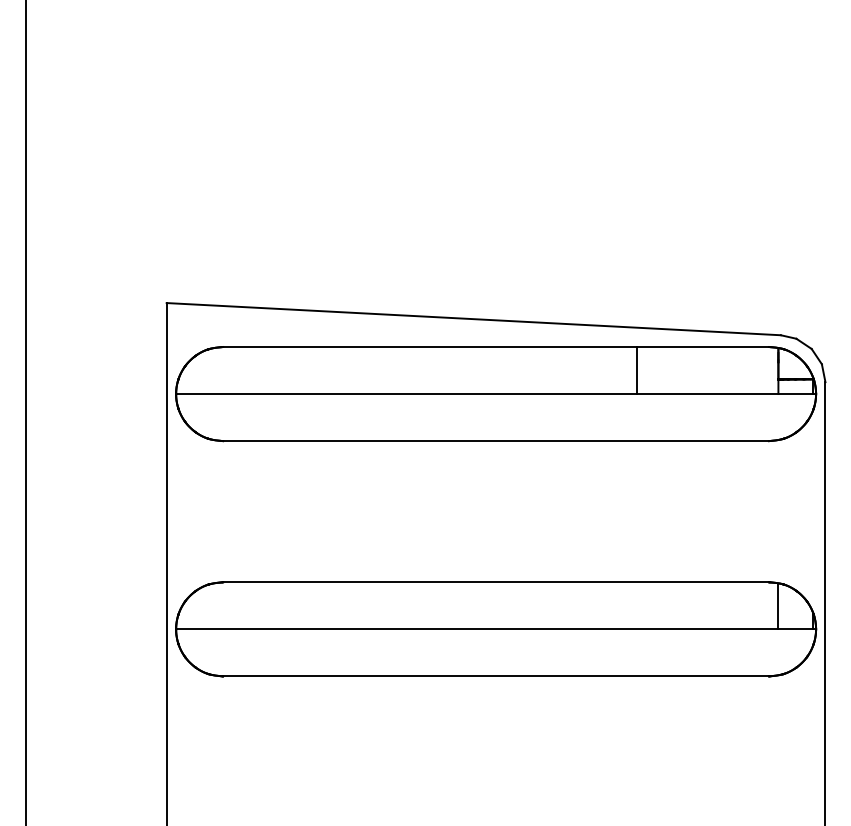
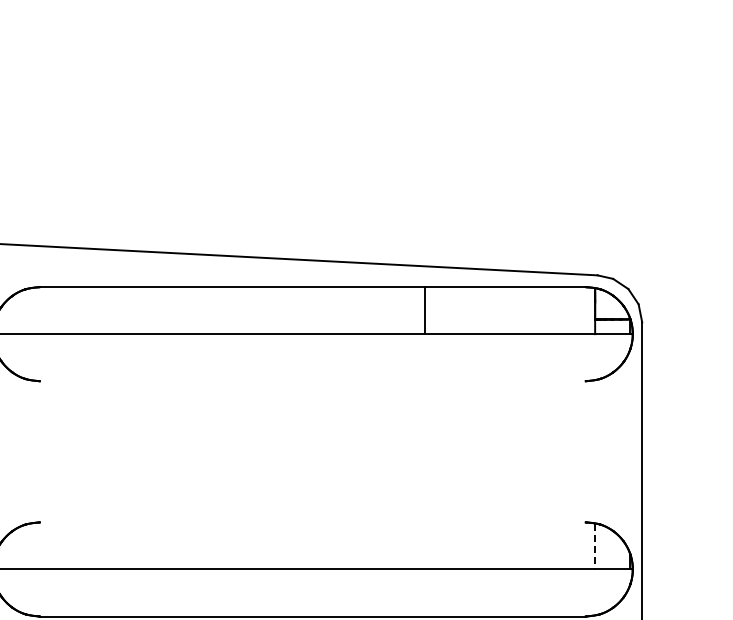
line: (637, 370) -> (425, 310), moved
line: (496, 441) -> (313, 381), removed
line: (496, 582) -> (313, 522), removed
line: (778, 606) -> (595, 546), solid -> dashed

